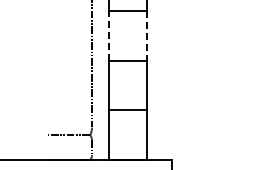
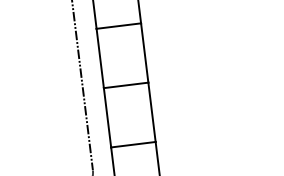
line: (109, 35) -> (100, 58), dashed -> solid
line: (146, 35) -> (144, 52), dashed -> solid

